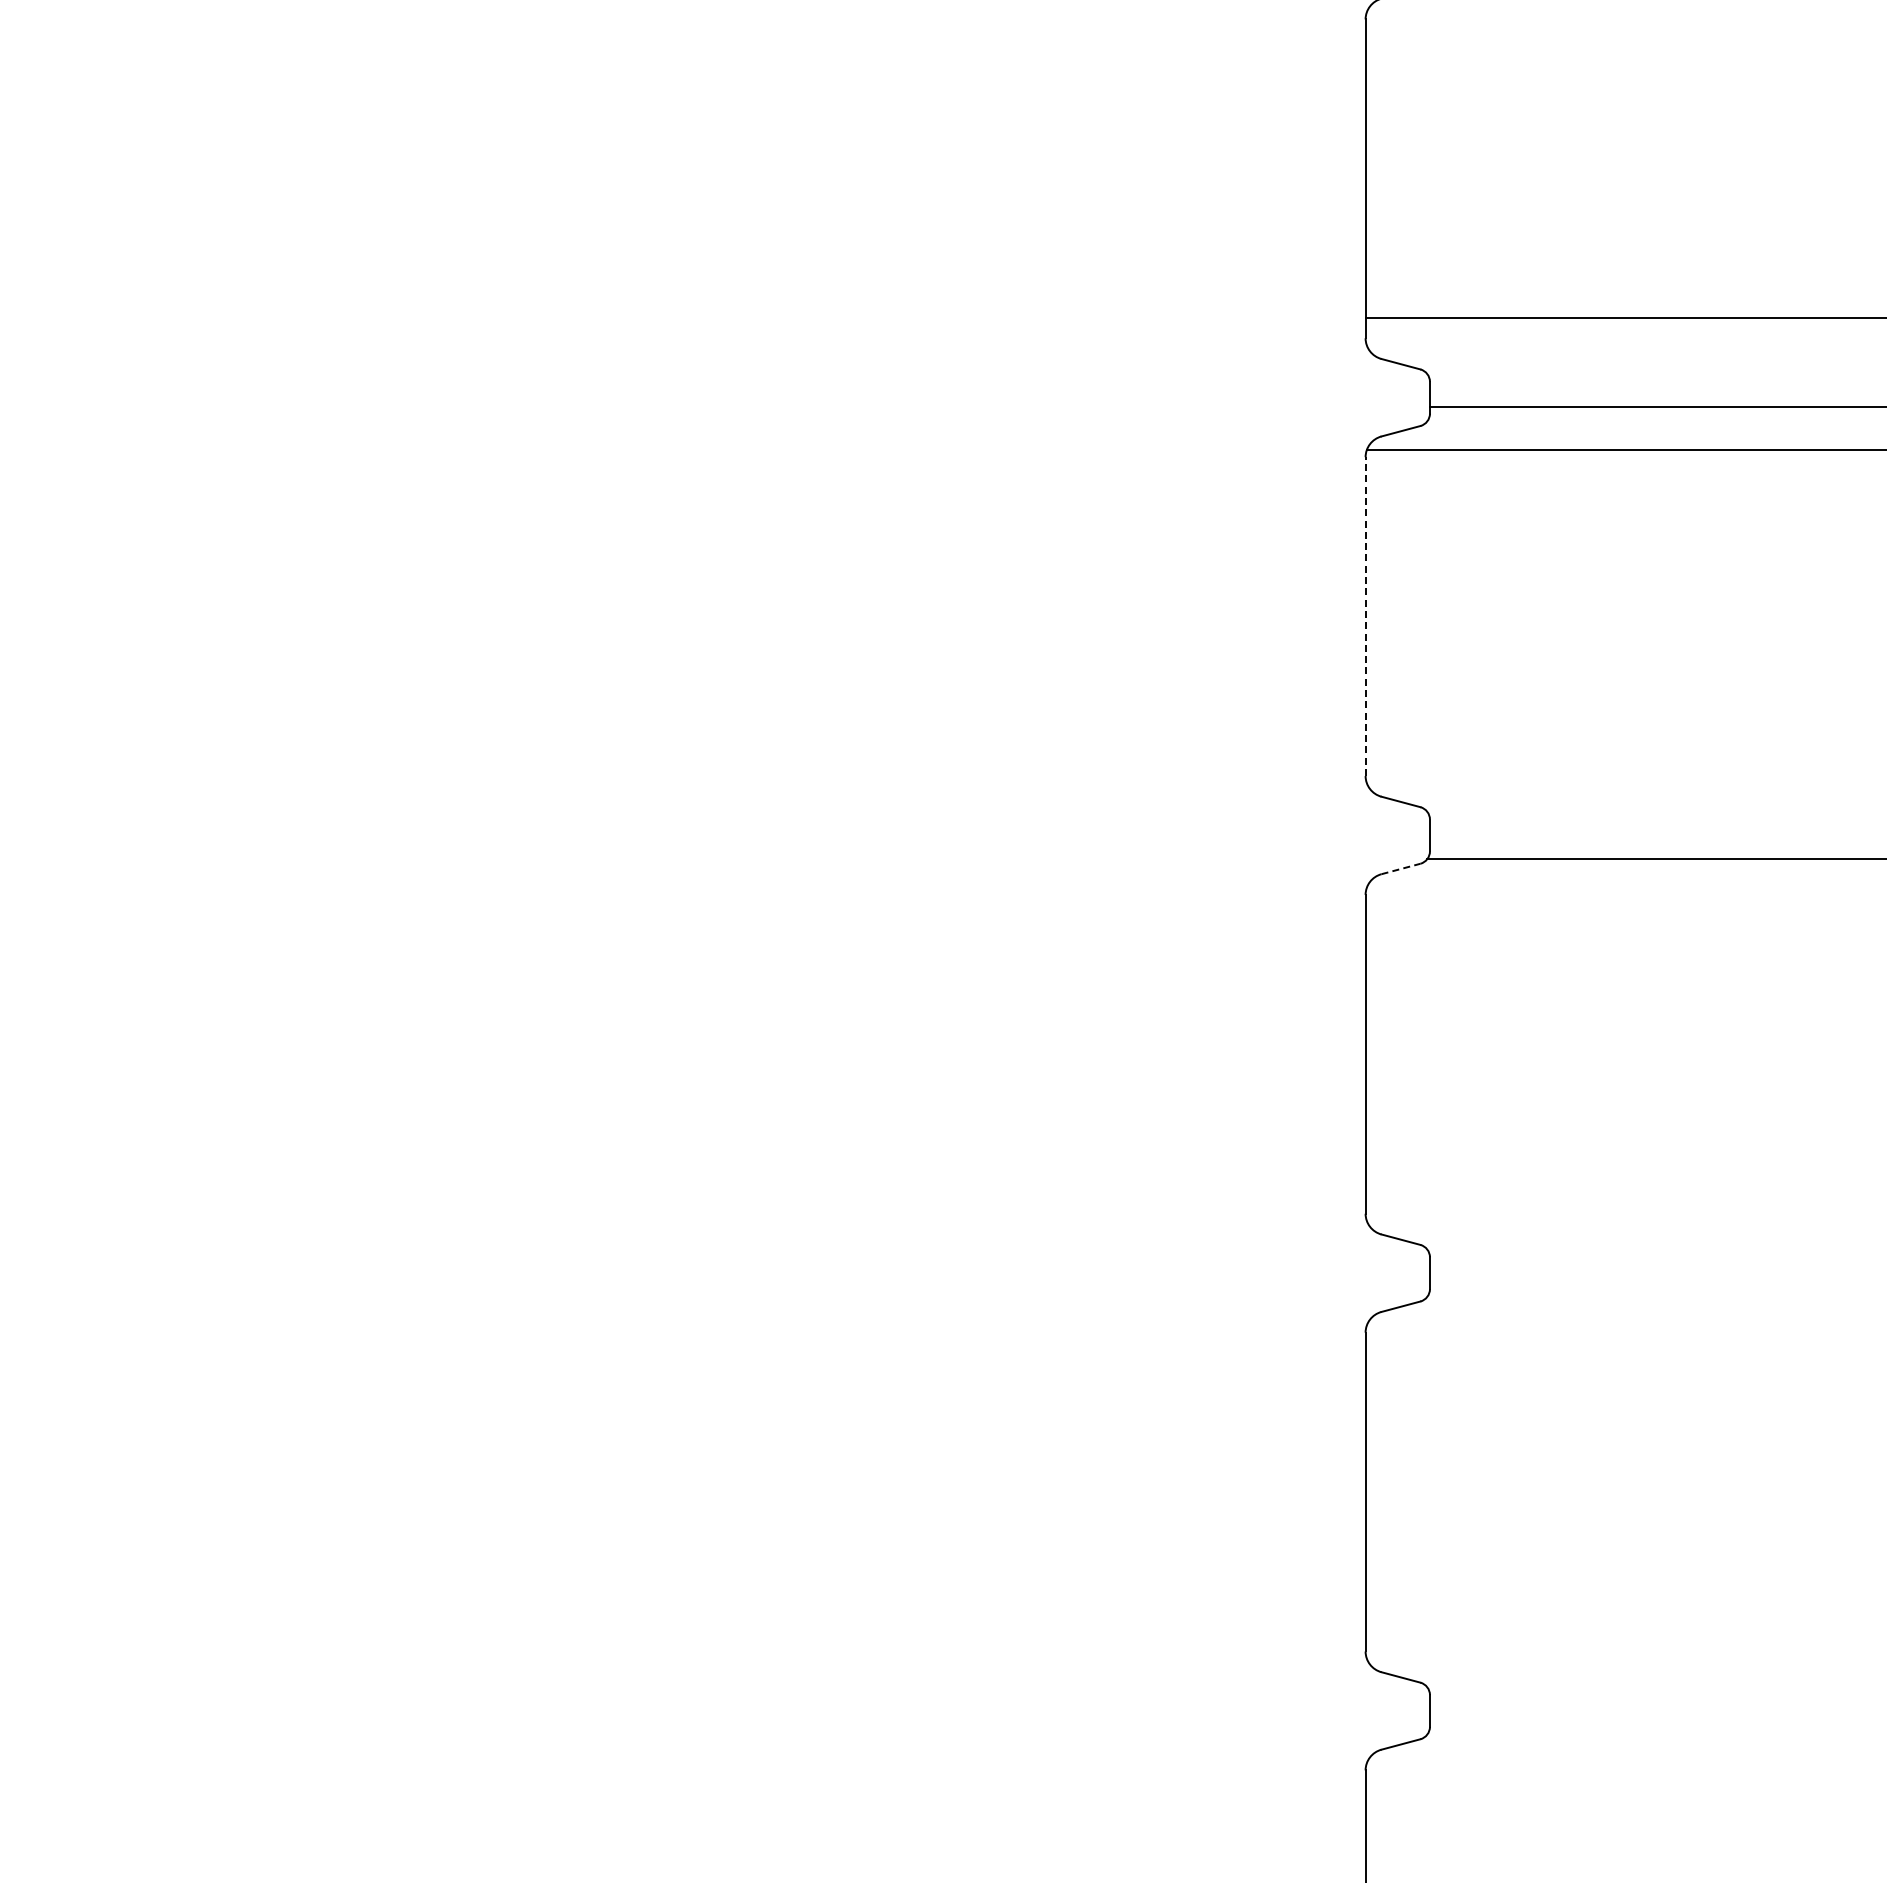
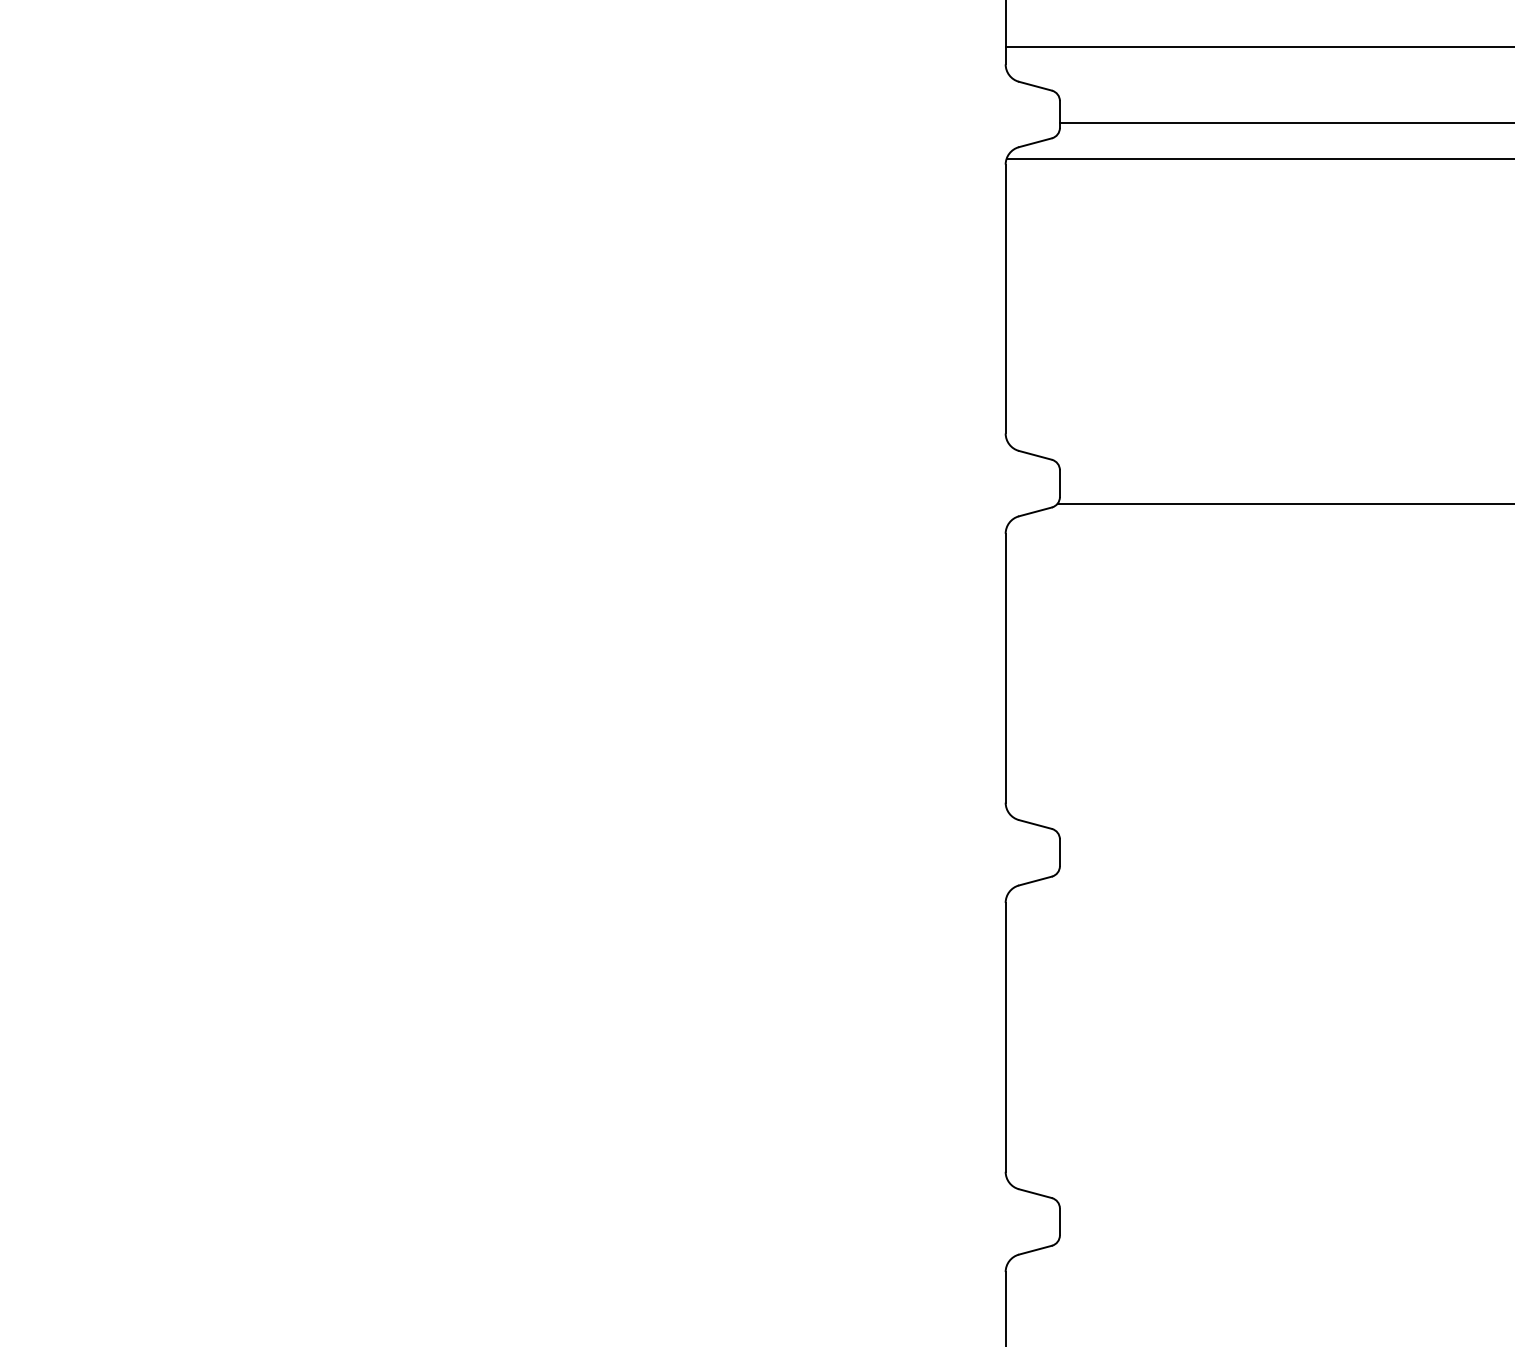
line: (1365, 616) -> (1005, 298), dashed -> solid
line: (1401, 868) -> (1035, 511), dashed -> solid

